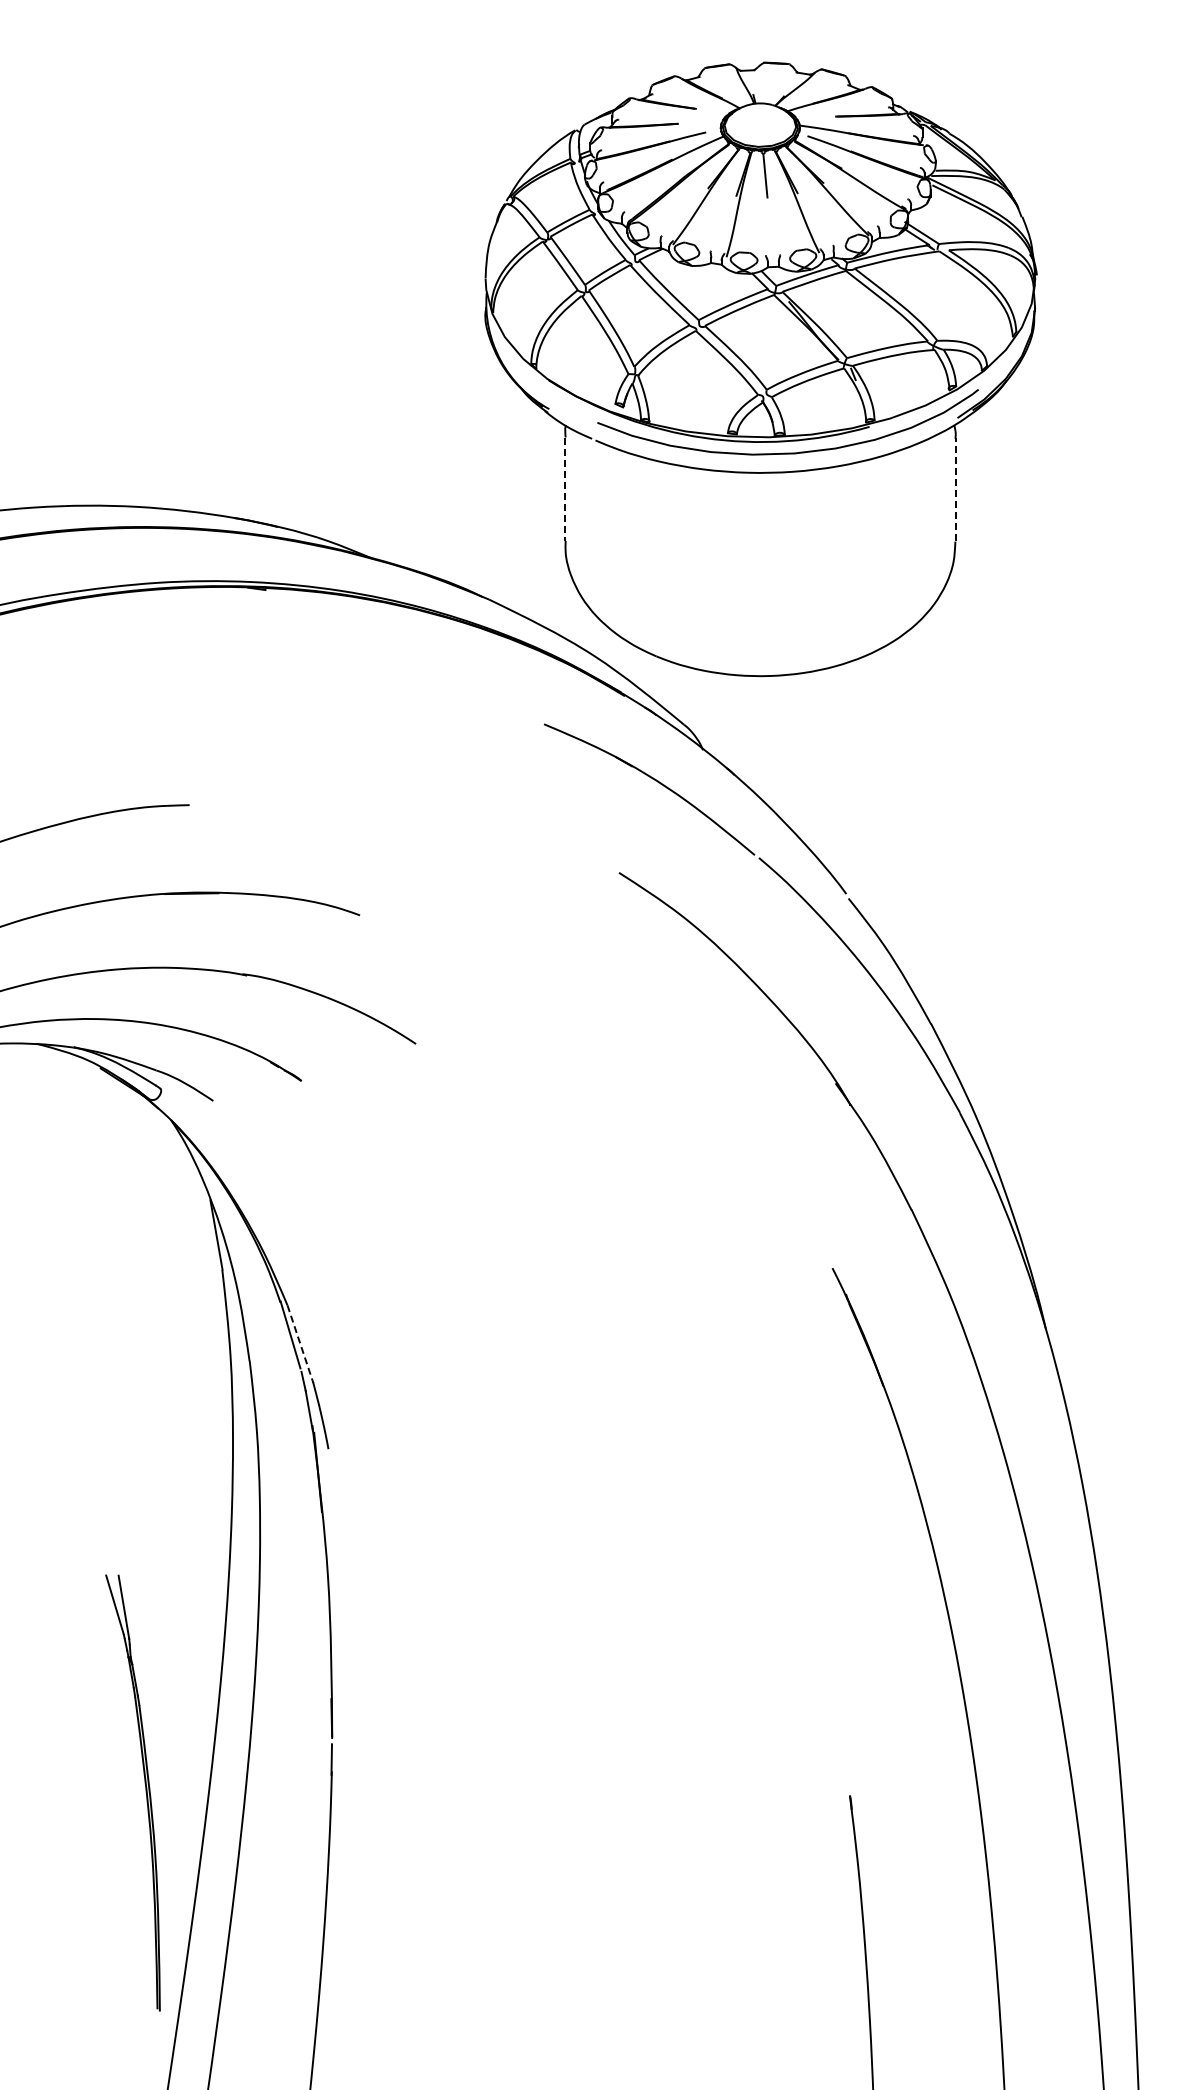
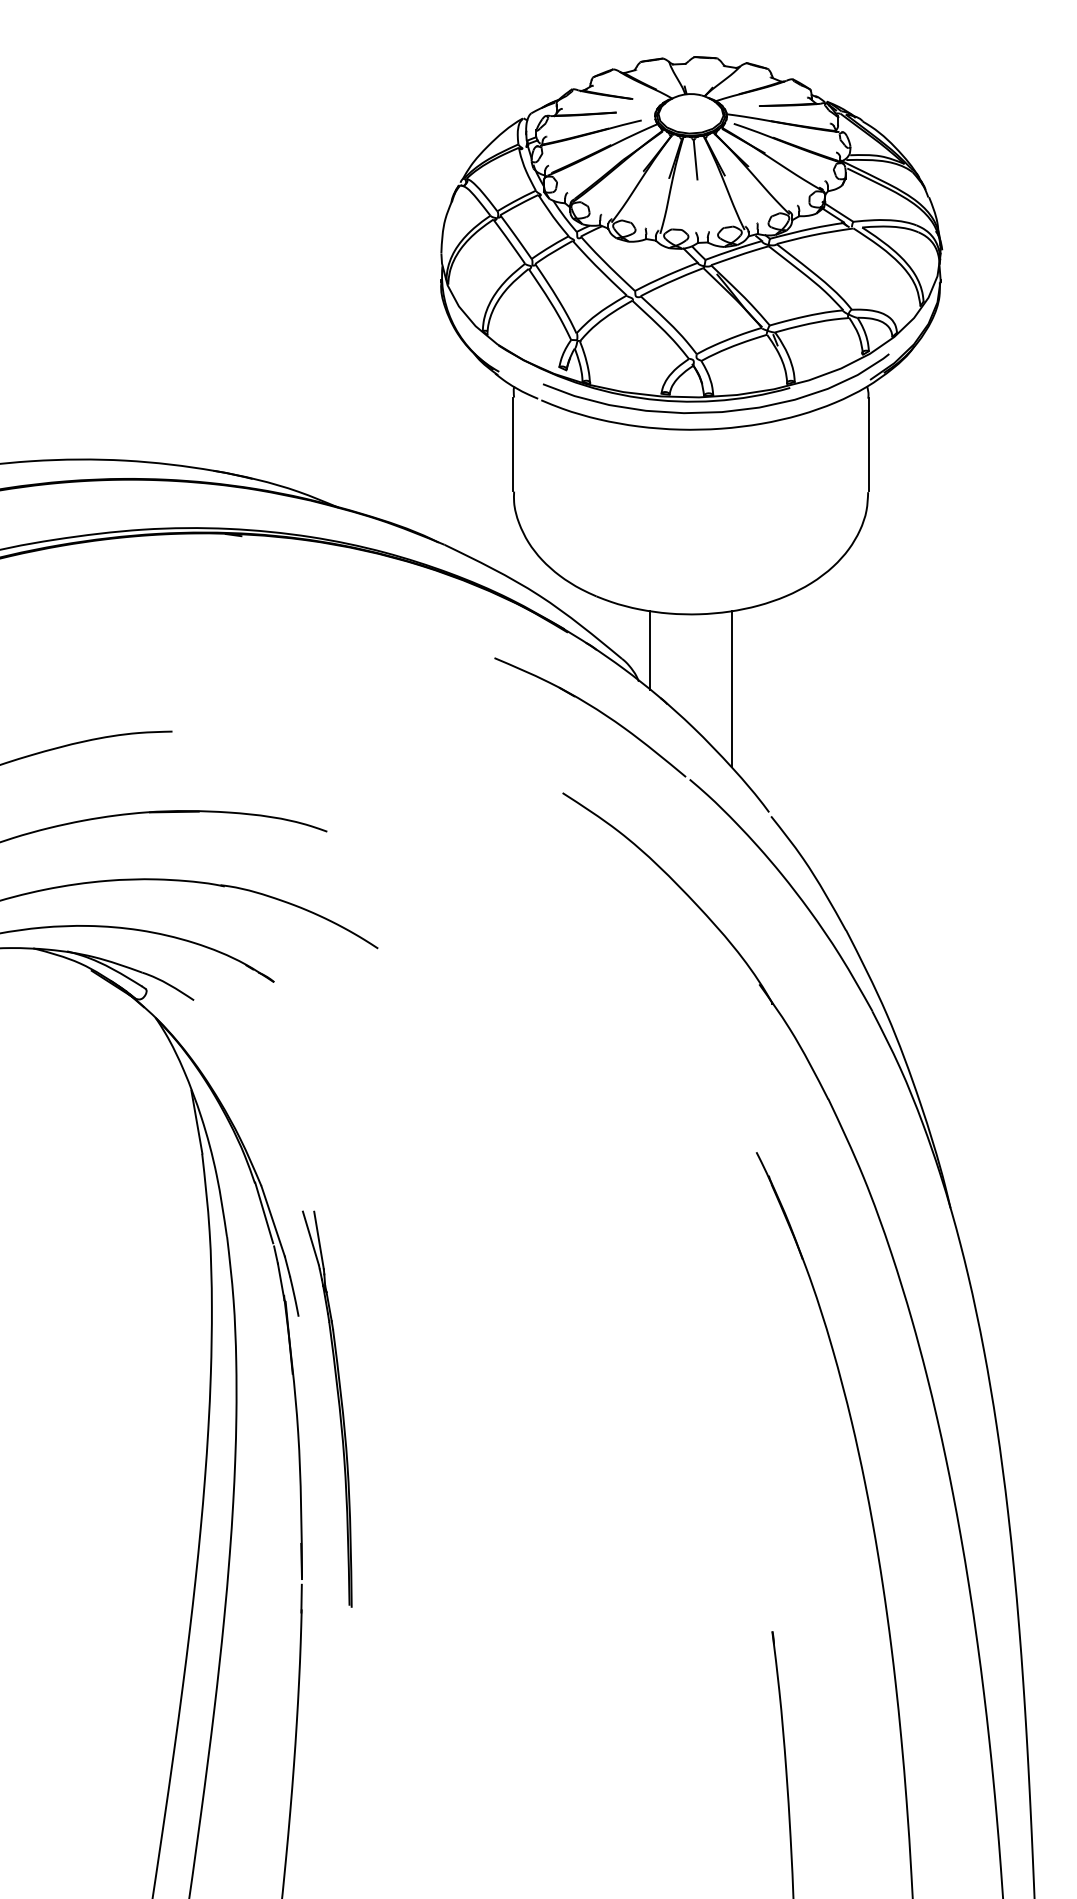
line: (955, 488) -> (868, 443), dashed -> solid
line: (564, 489) -> (513, 444), dashed -> solid
line: (715, 715) -> (650, 650), added
line: (805, 758) -> (732, 689), added
line: (300, 1344) -> (273, 1221), dashed -> solid
part: (145, 1792) -> (338, 1408), moved

